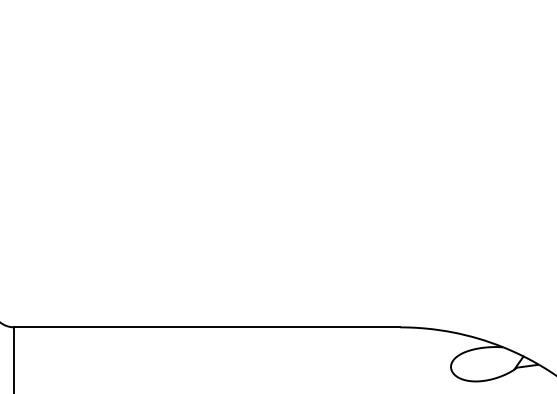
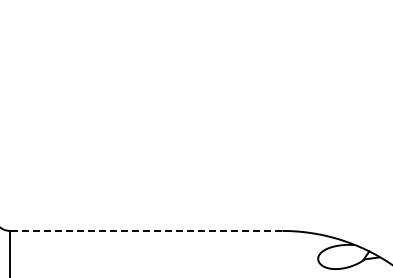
line: (206, 326) -> (145, 230), solid -> dashed

